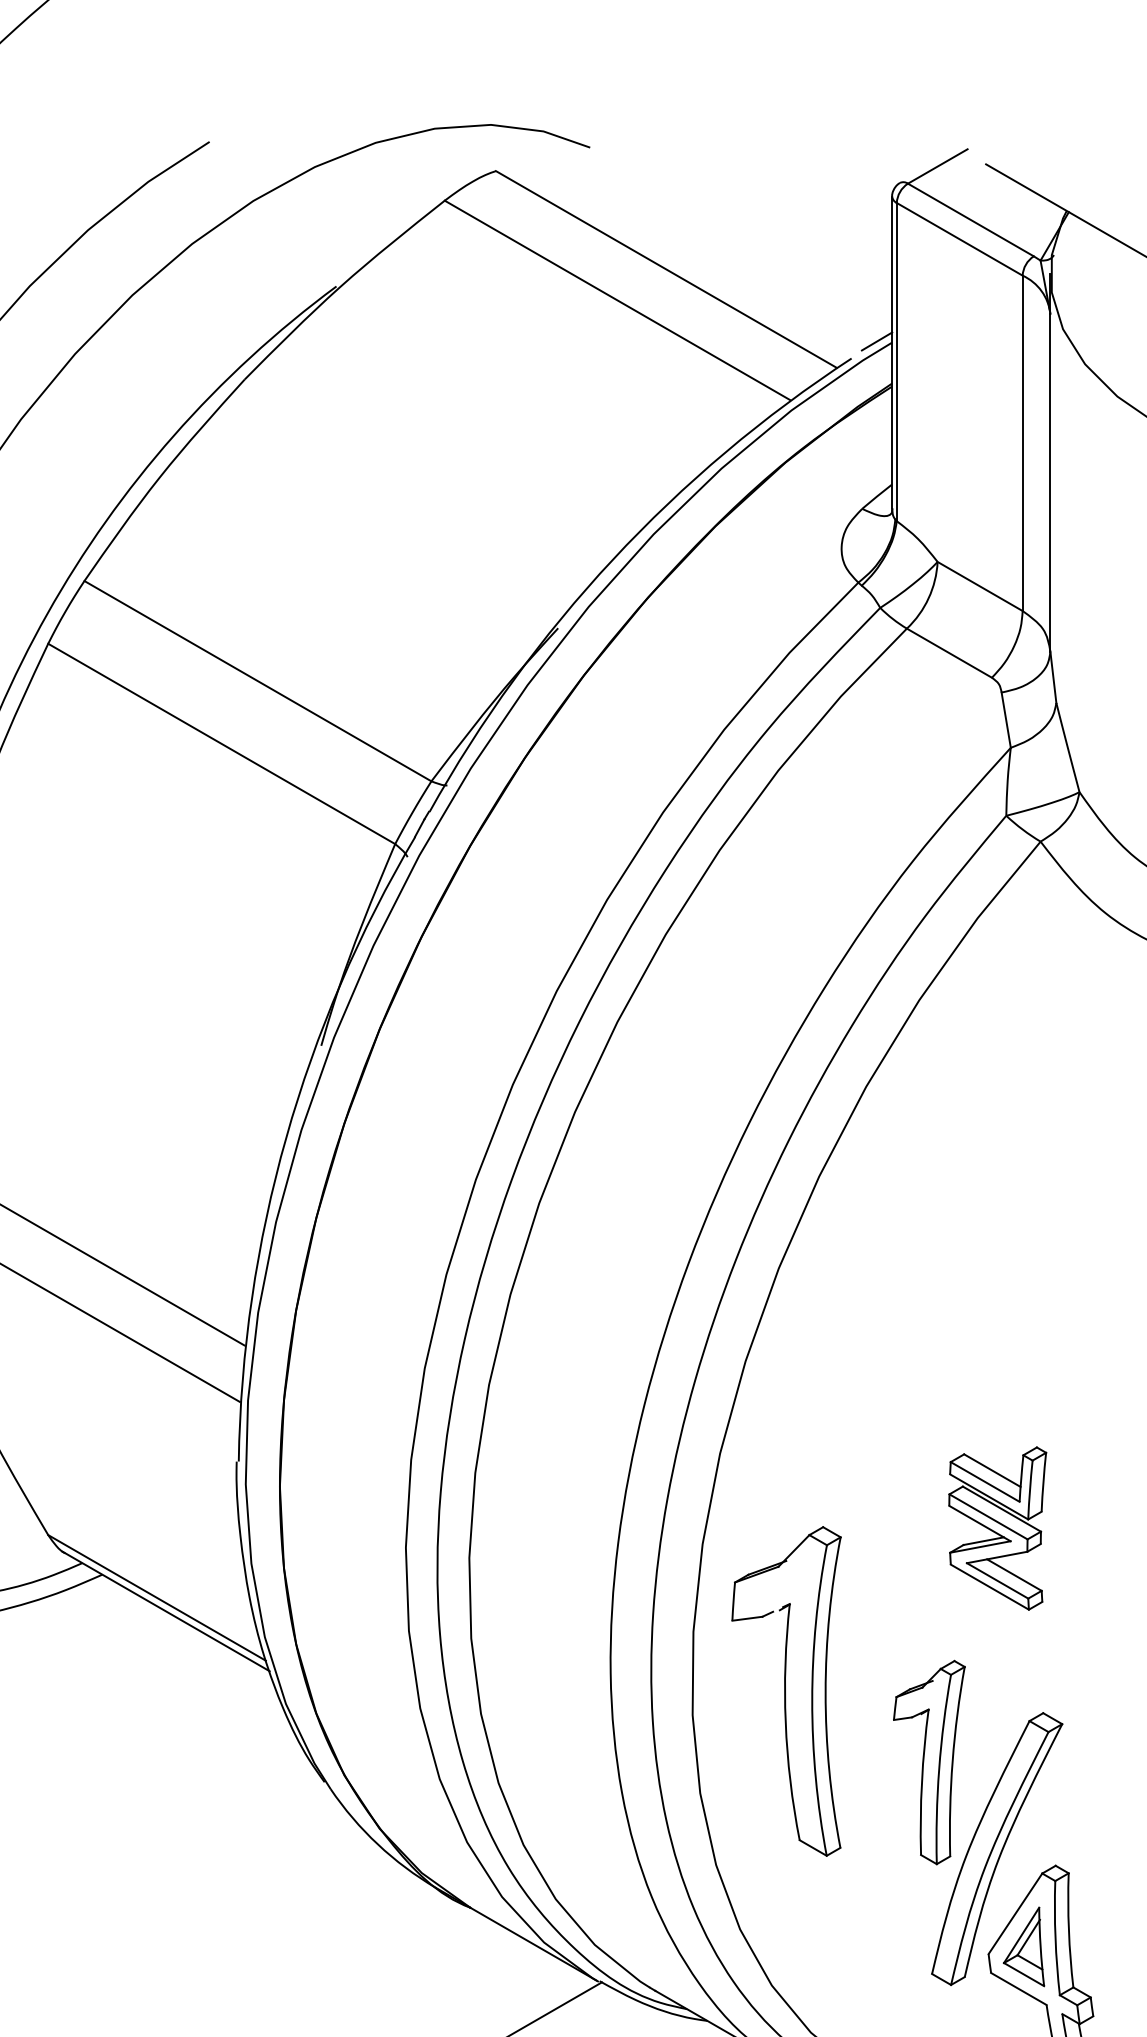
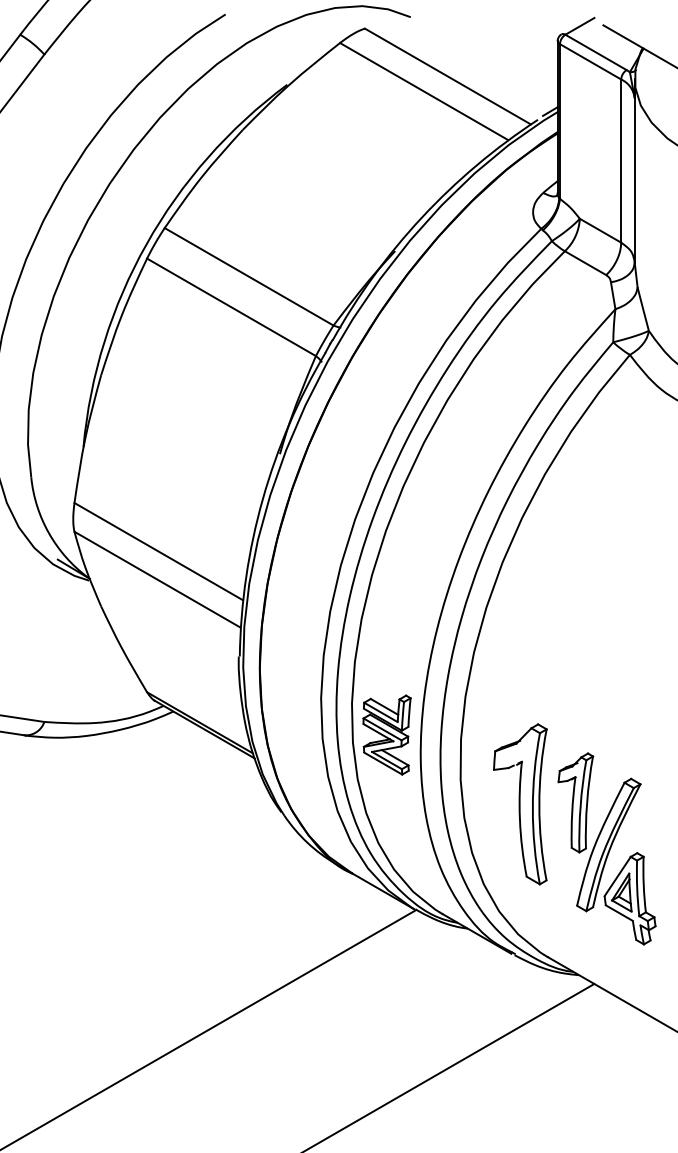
part: (996, 1527) -> (386, 734), moved
part: (786, 1691) -> (520, 804), moved

